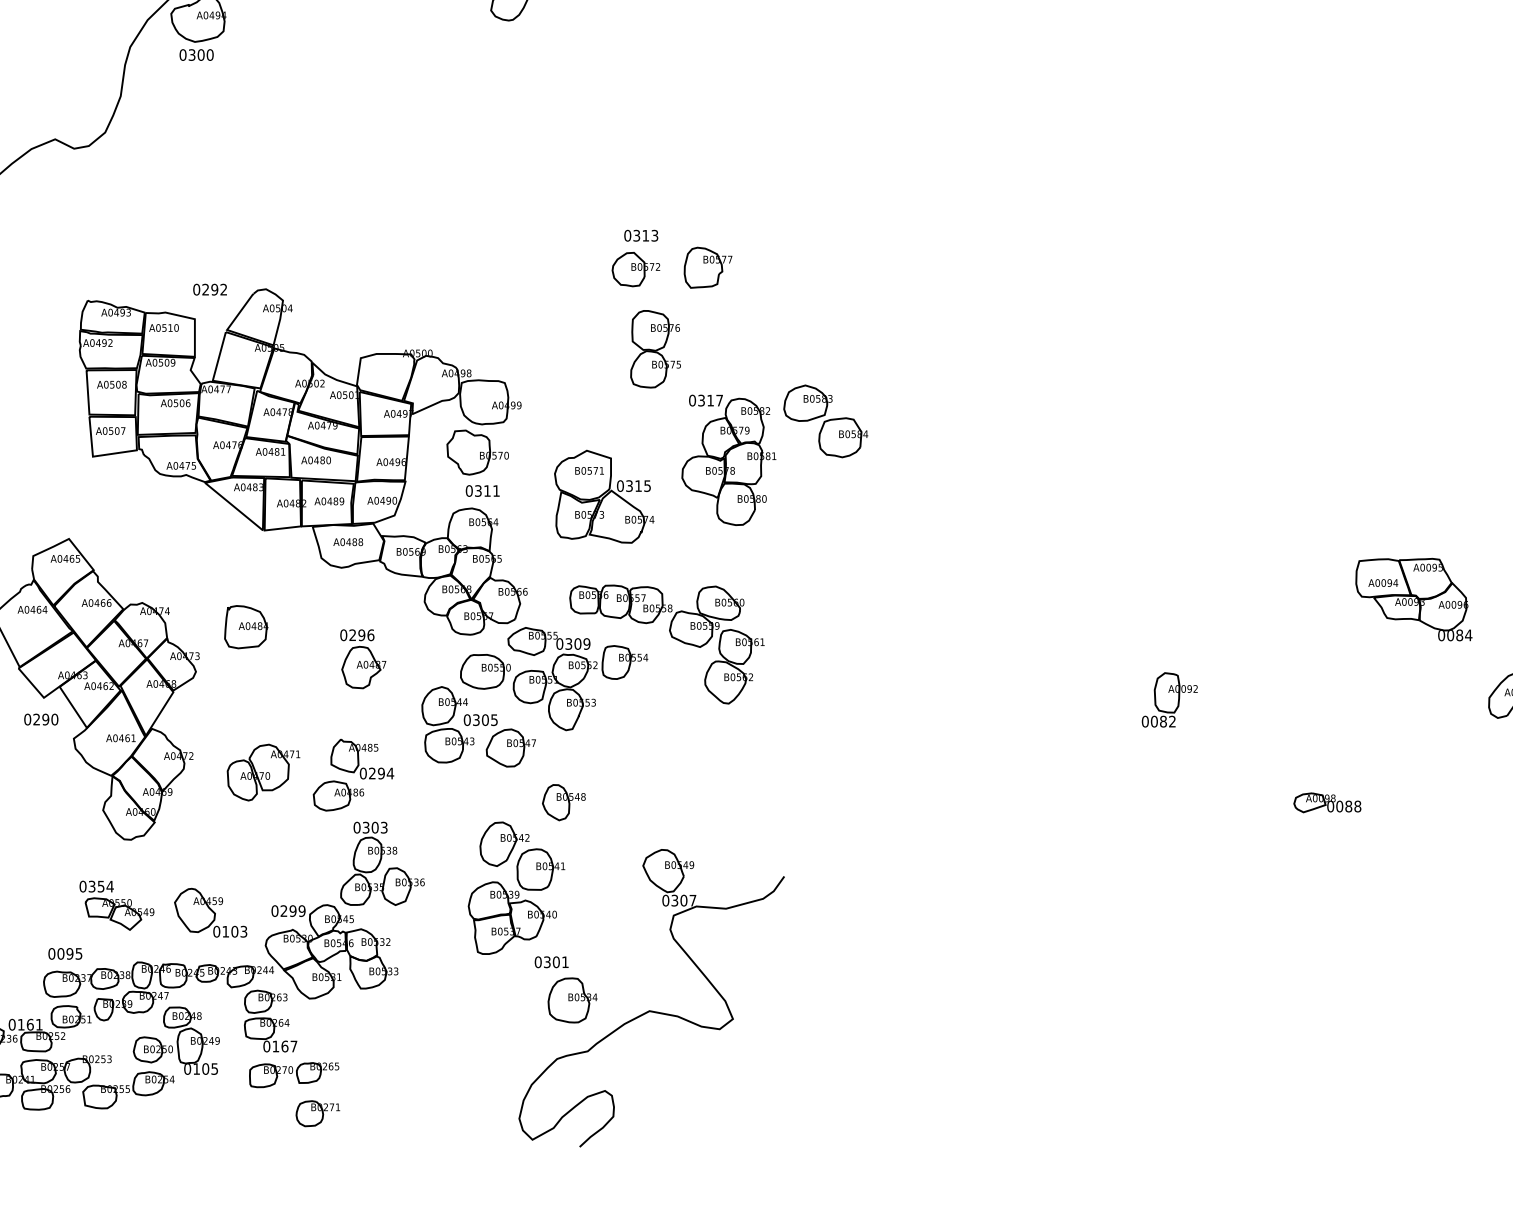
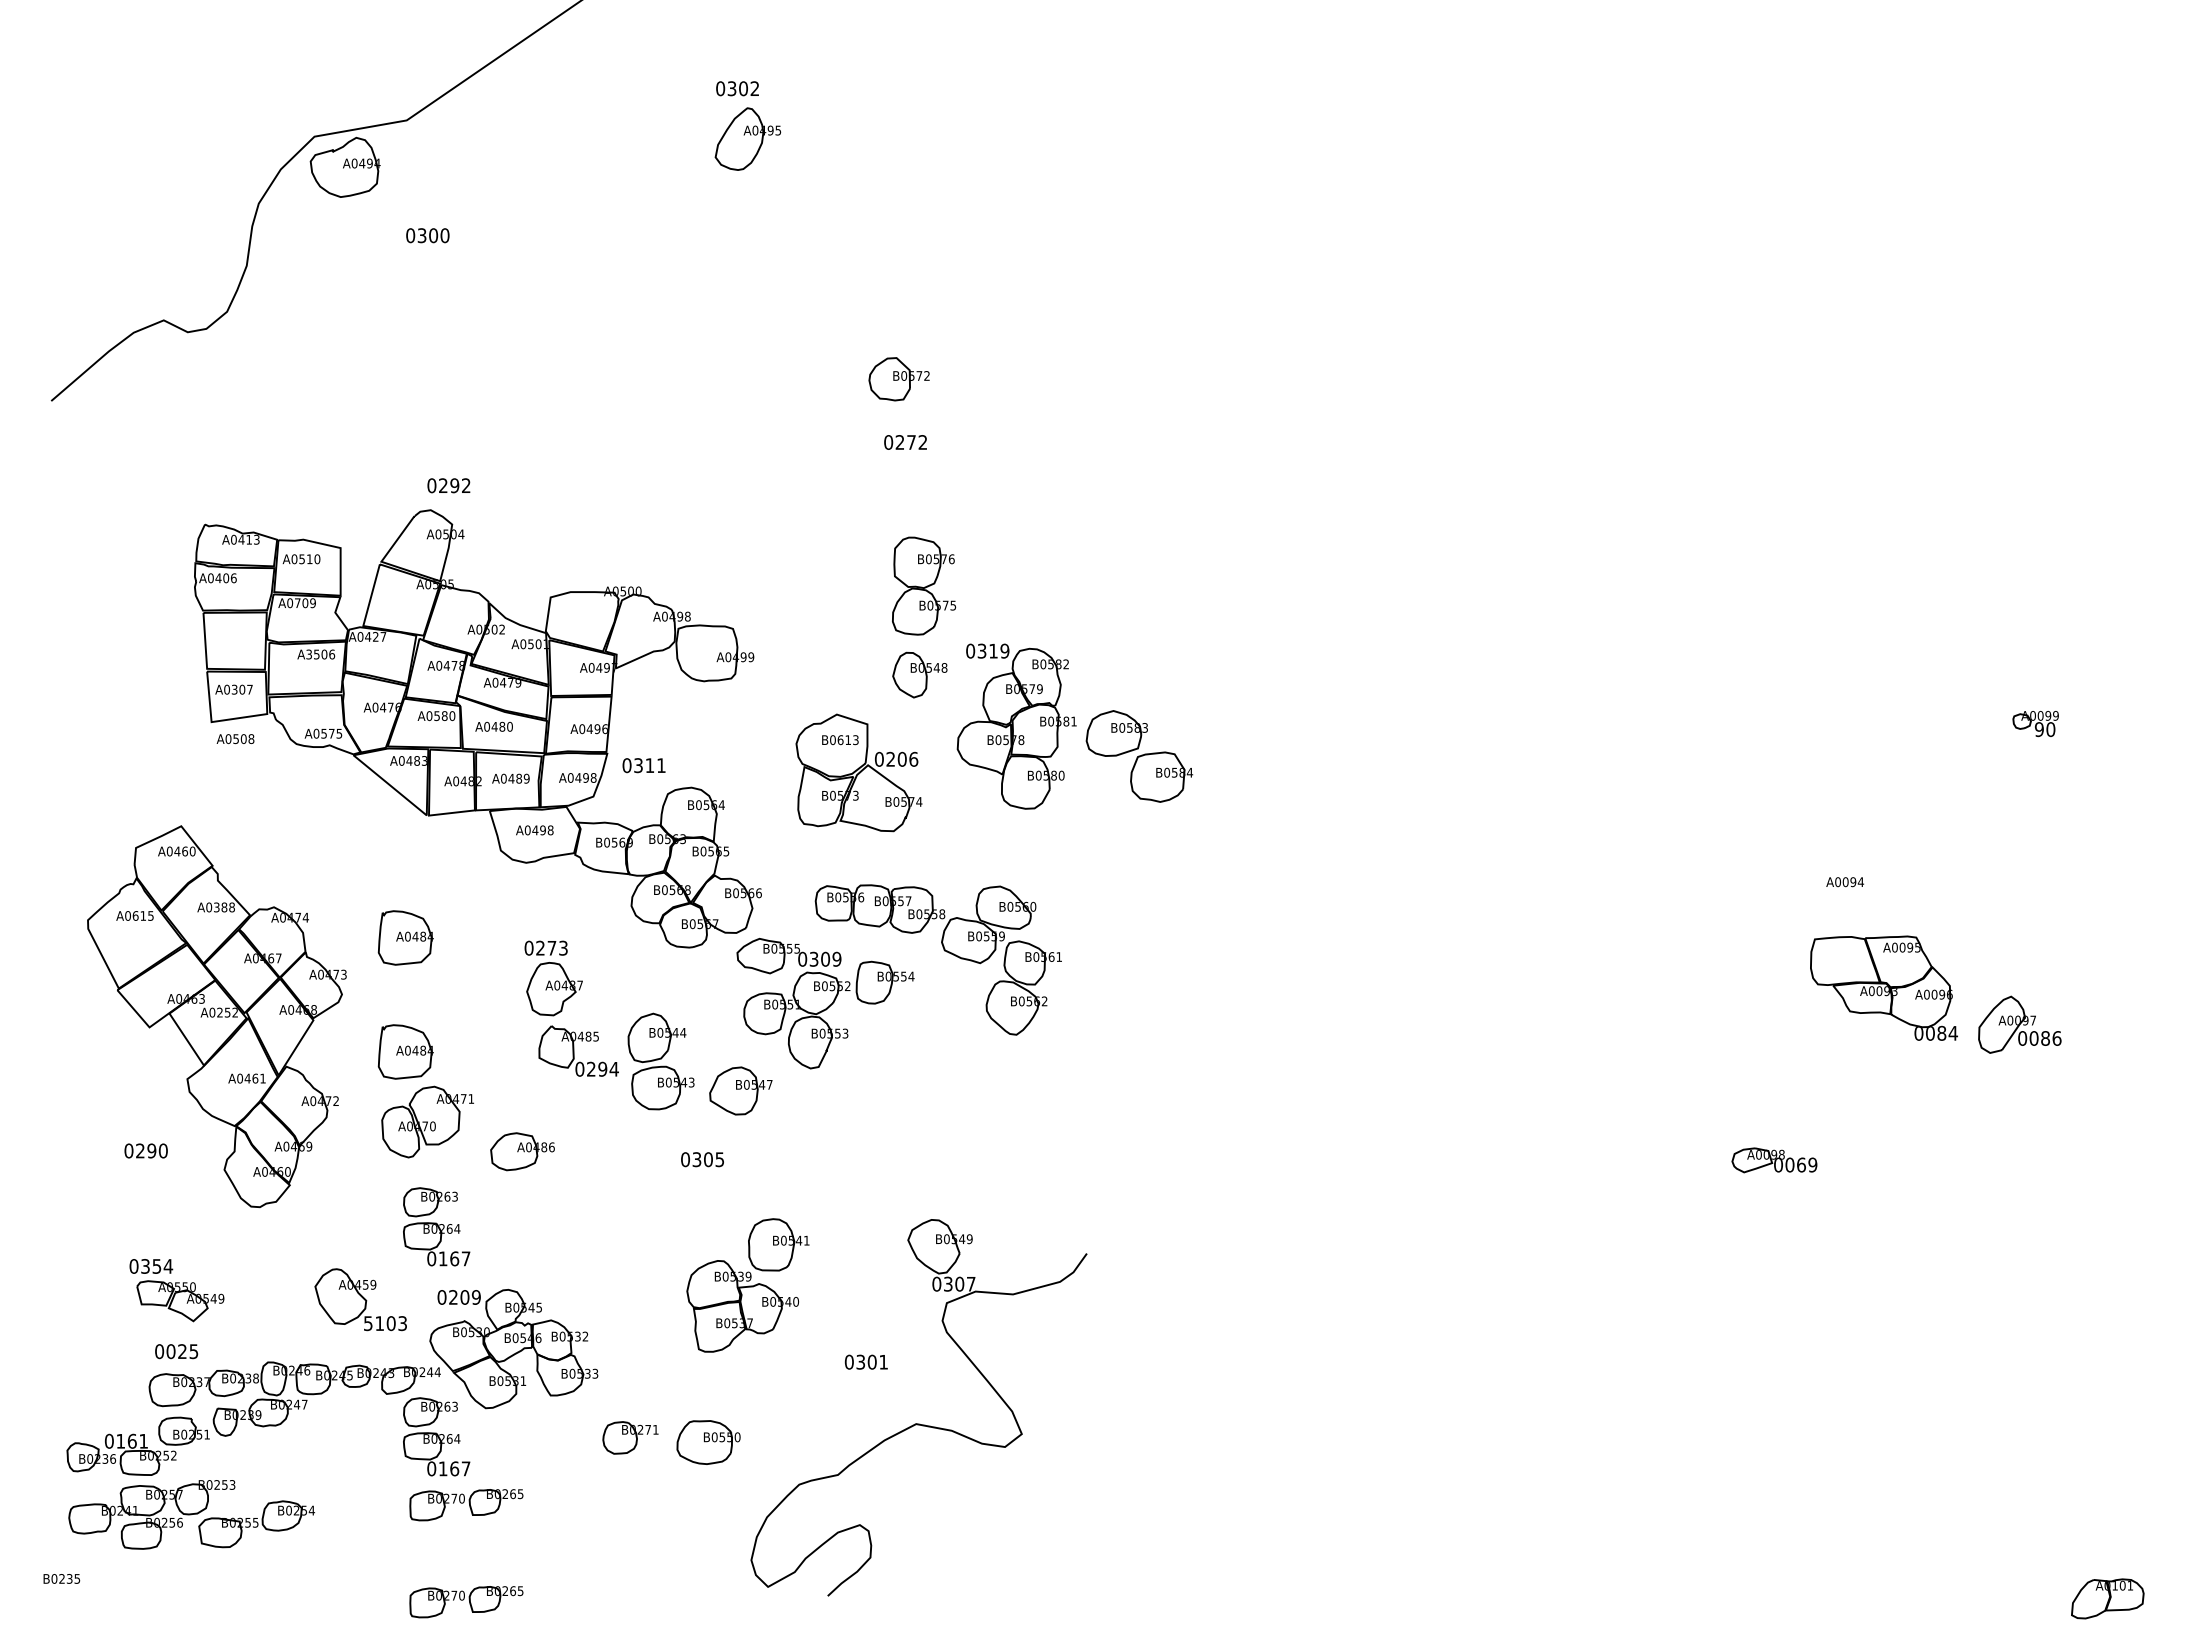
text: (196, 54) -> (427, 235), moved
text: (645, 235) -> (911, 442), 0313 -> 0272
part: (707, 267) -> (989, 482), removed
part: (635, 269) -> (898, 379), moved
text: (209, 289) -> (448, 485), moved
text: (122, 312) -> (249, 539), A0493 -> A0413
text: (107, 343) -> (229, 578), A0492 -> A0406
text: (160, 362) -> (297, 603), A0509 -> A0709
text: (111, 385) -> (235, 739), moved
text: (222, 389) -> (375, 636), A0477 -> A0427
text: (719, 400) -> (1004, 650), 0317 -> 0319
text: (170, 403) -> (309, 654), A0506 -> A3506
part: (825, 421) -> (1139, 756), moved
text: (111, 430) -> (234, 688), A0507 -> A0307
text: (276, 452) -> (444, 716), A0481 -> A0580
part: (477, 452) -> (698, 716), removed
text: (182, 465) -> (324, 733), A0475 -> A0575
text: (595, 471) -> (847, 740), B0571 -> B0613
text: (638, 485) -> (902, 758), 0315 -> 0206
text: (482, 490) -> (643, 765), moved
text: (394, 500) -> (593, 777), A0490 -> A0498
text: (354, 542) -> (542, 830), A0488 -> A0498
text: (77, 558) -> (192, 851), A0465 -> A0460
part: (1413, 599) -> (1883, 987), moved
text: (102, 603) -> (223, 907), A0466 -> A0388
text: (38, 609) -> (142, 915), A0464 -> A0615
text: (366, 634) -> (557, 947), 0296 -> 0273
part: (485, 671) -> (708, 1442), moved
text: (102, 686) -> (223, 1012), A0462 -> A0252
part: (1169, 700) -> (1574, 1030), removed
part: (246, 716) -> (405, 1051), added
text: (40, 719) -> (145, 1150), moved
text: (480, 720) -> (702, 1159), moved
part: (362, 758) -> (578, 1050), moved
part: (563, 802) -> (919, 674), moved
text: (1353, 806) -> (1807, 1164), 0088 -> 0069
part: (504, 844) -> (732, 1212), removed
part: (270, 855) -> (436, 1226), added
part: (381, 863) -> (577, 1237), removed
part: (116, 905) -> (176, 1290), moved
text: (292, 911) -> (464, 1297), 0299 -> 0209
text: (216, 931) -> (367, 1323), 0103 -> 5103
text: (69, 953) -> (182, 1351), 0095 -> 0025
text: (551, 961) -> (865, 1361), moved
part: (572, 1000) -> (818, 1410), removed
part: (176, 1040) -> (317, 1461), removed
part: (318, 1113) -> (630, 1437), moved
part: (294, 1152) -> (466, 1602), added

